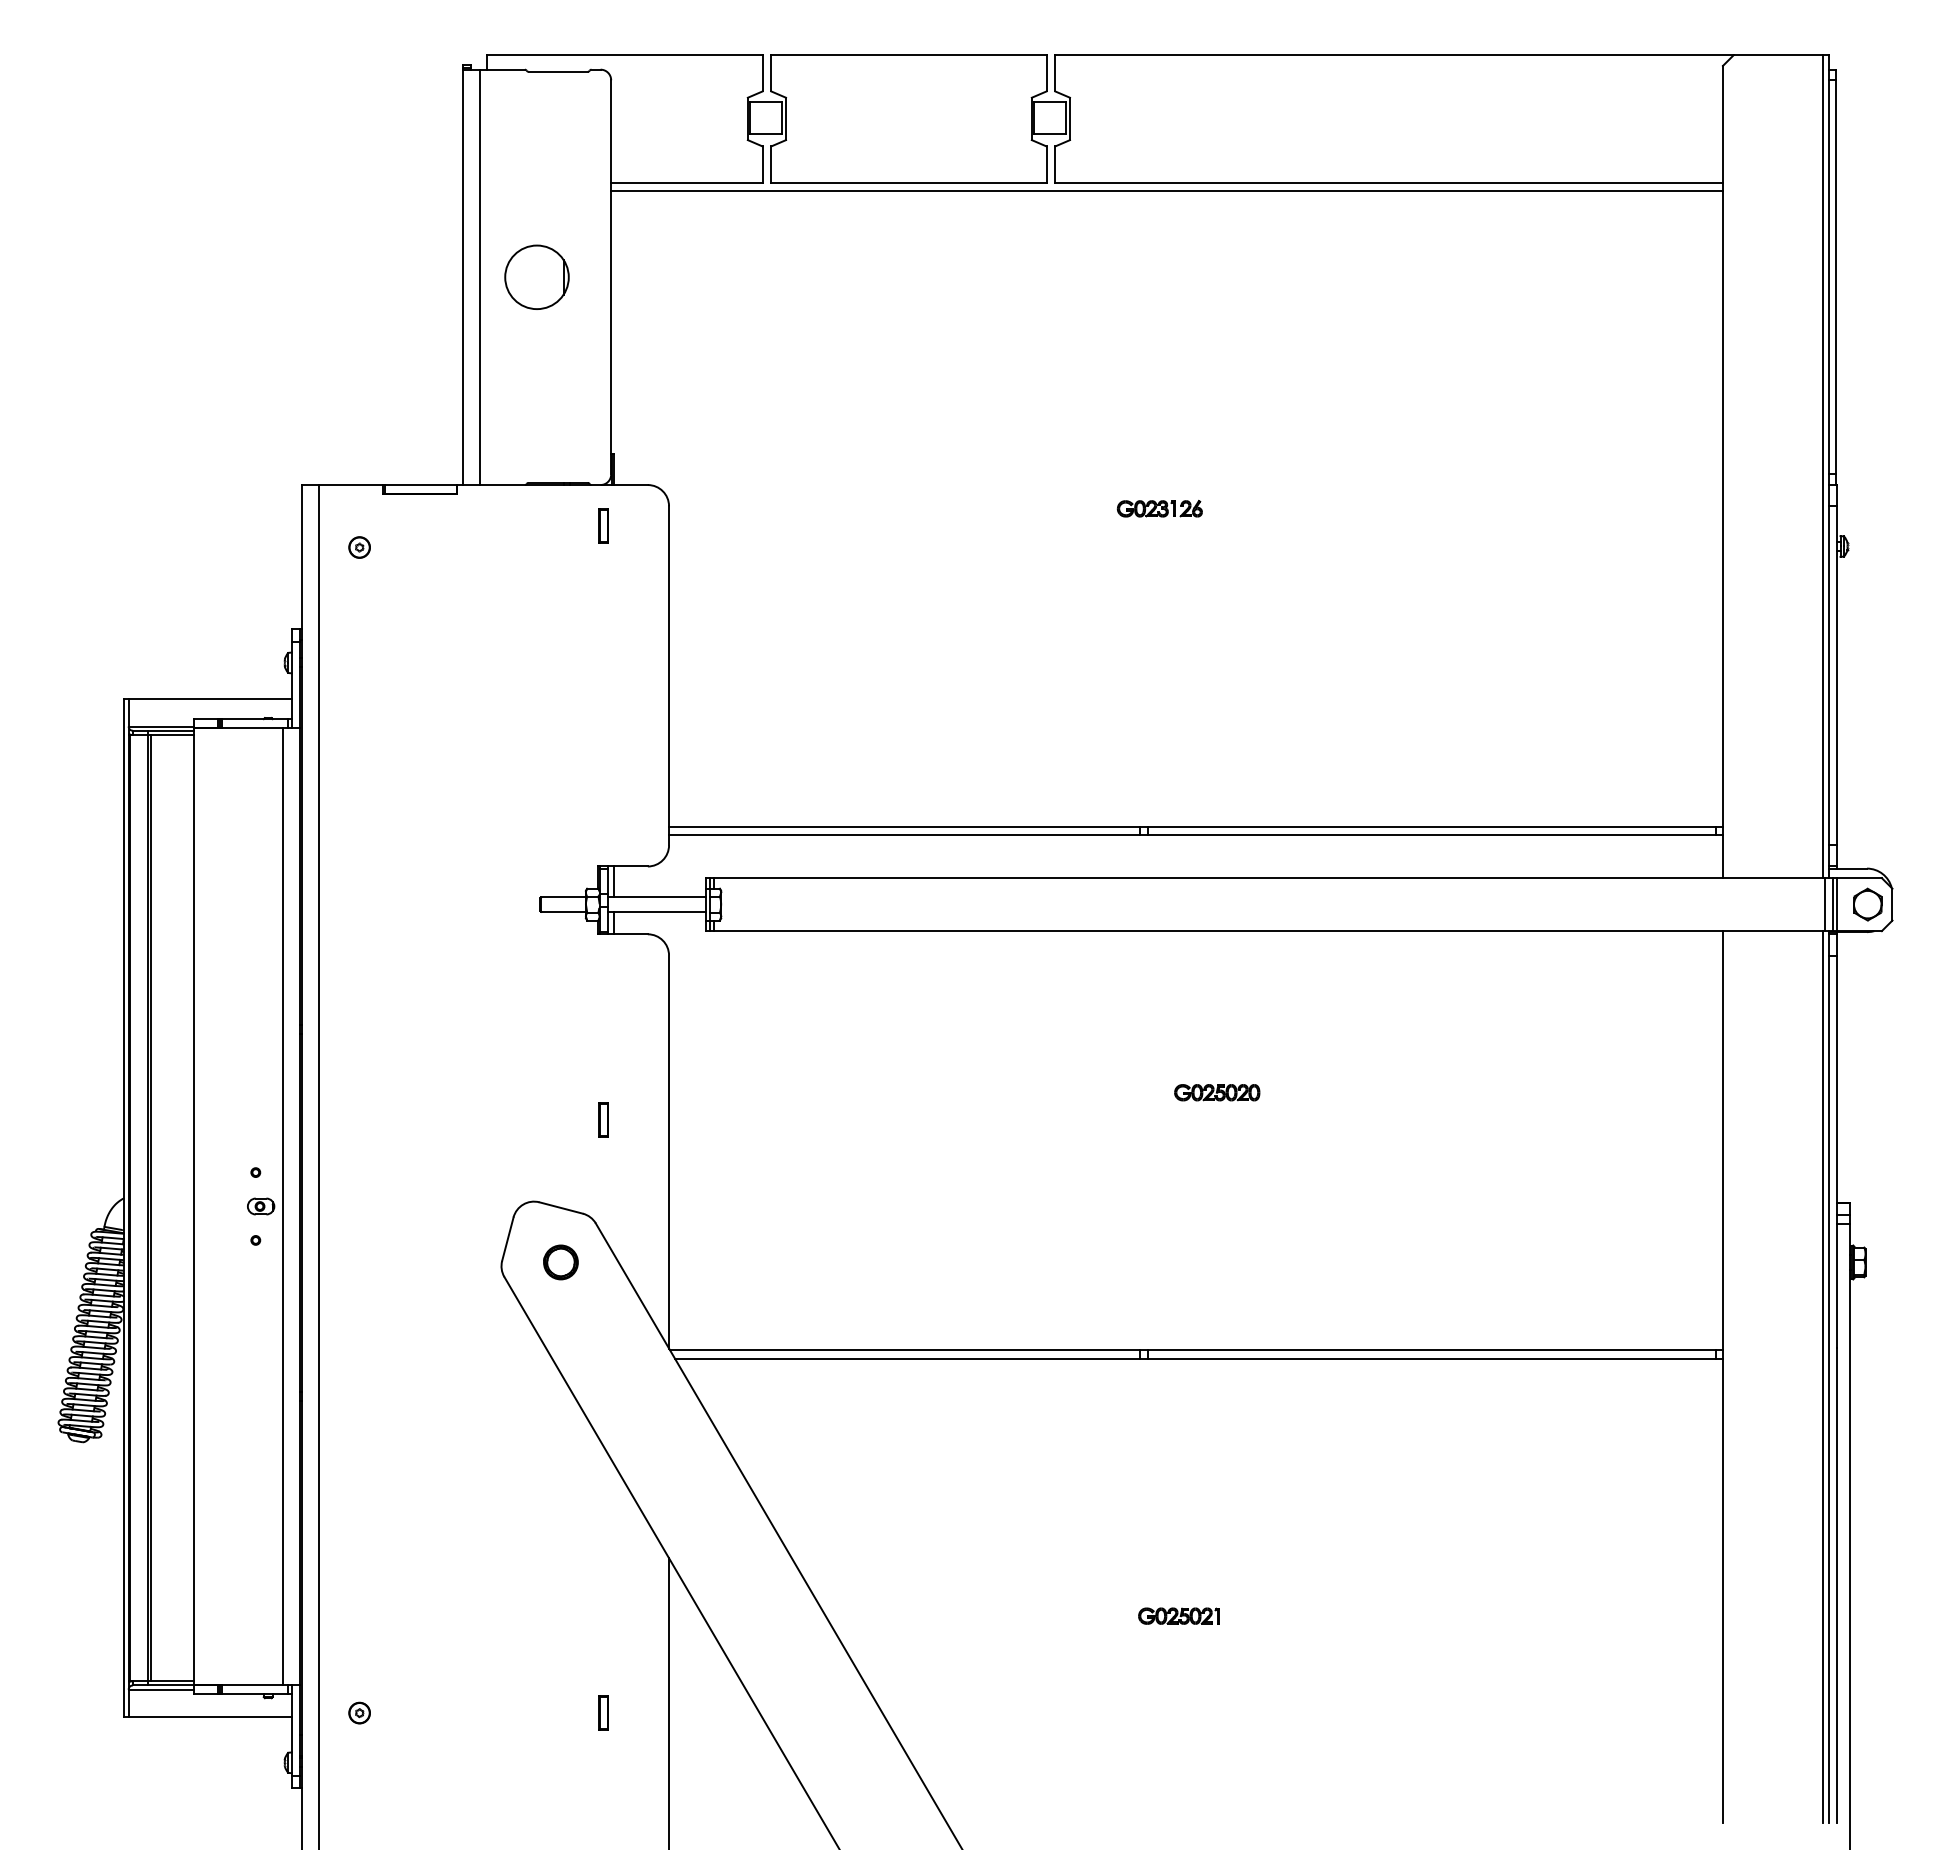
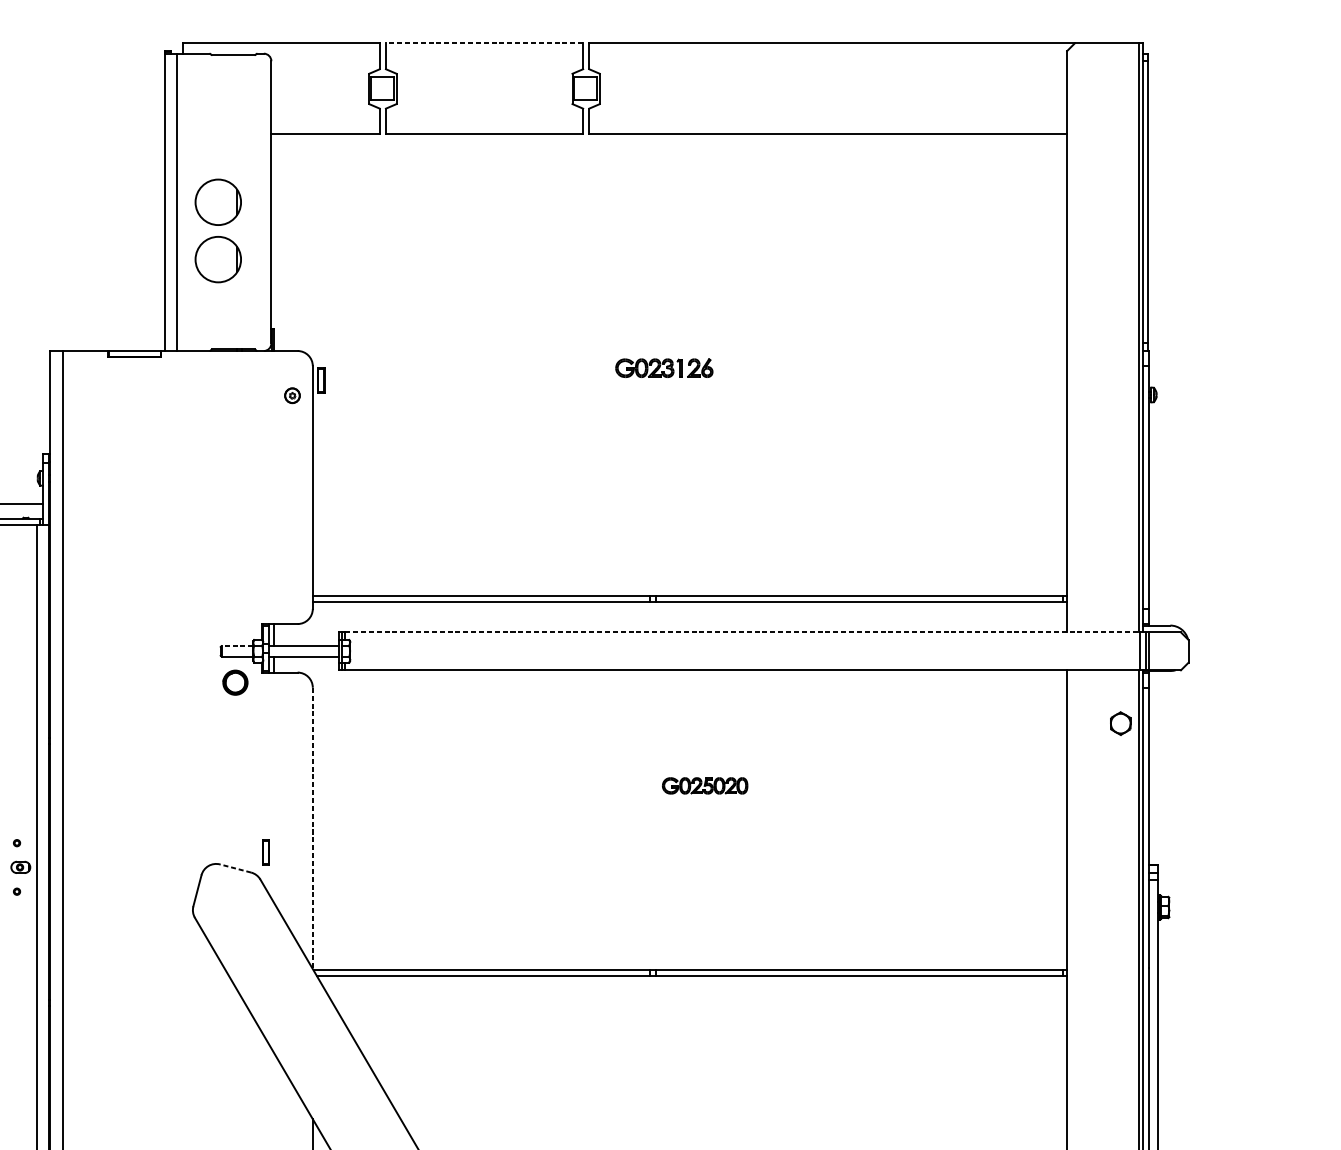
line: (908, 55) -> (484, 43), solid -> dashed
line: (1166, 191) -> (668, 140), removed
part: (536, 356) -> (217, 258), added
part: (1159, 508) -> (663, 367), size x1.6
part: (603, 525) -> (321, 379), moved
part: (359, 547) -> (292, 395), moved
line: (1269, 878) -> (742, 632), solid -> dashed
line: (563, 897) -> (237, 646), solid -> dashed
part: (1867, 904) -> (1120, 723), moved
part: (1217, 1092) -> (705, 785), size x1.4
part: (603, 1119) -> (265, 852), moved
line: (669, 1152) -> (313, 828), solid -> dashed
line: (560, 1207) -> (235, 868), solid -> dashed
part: (560, 1262) -> (235, 682), moved

